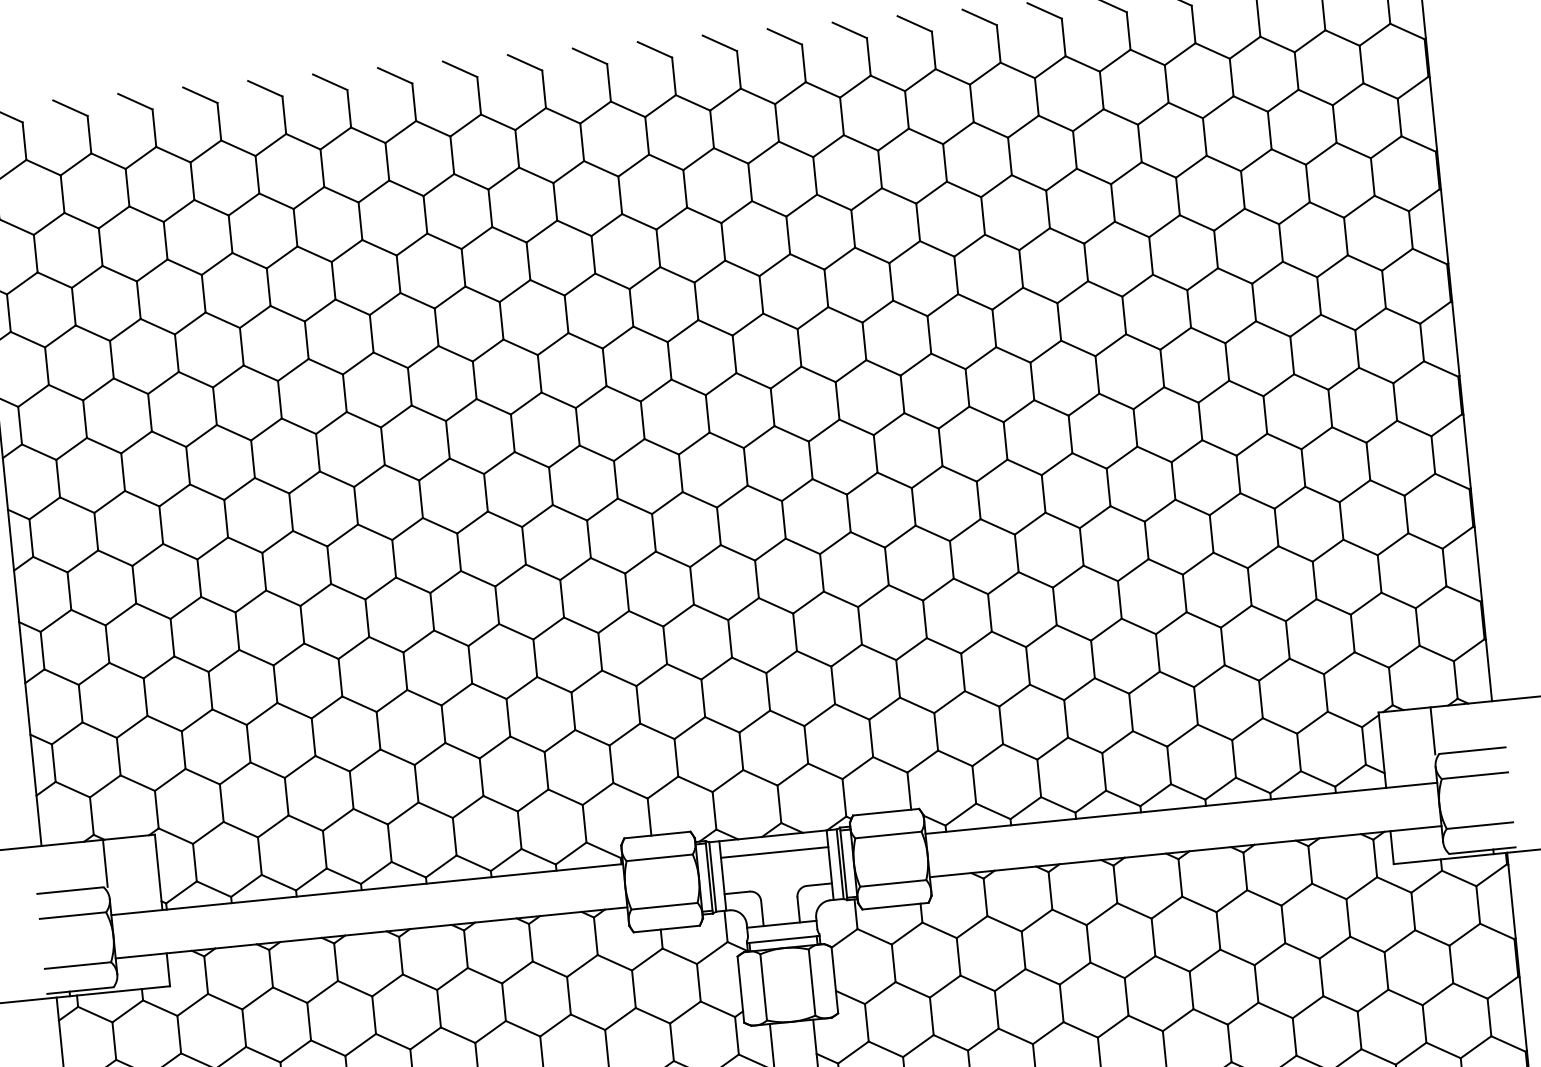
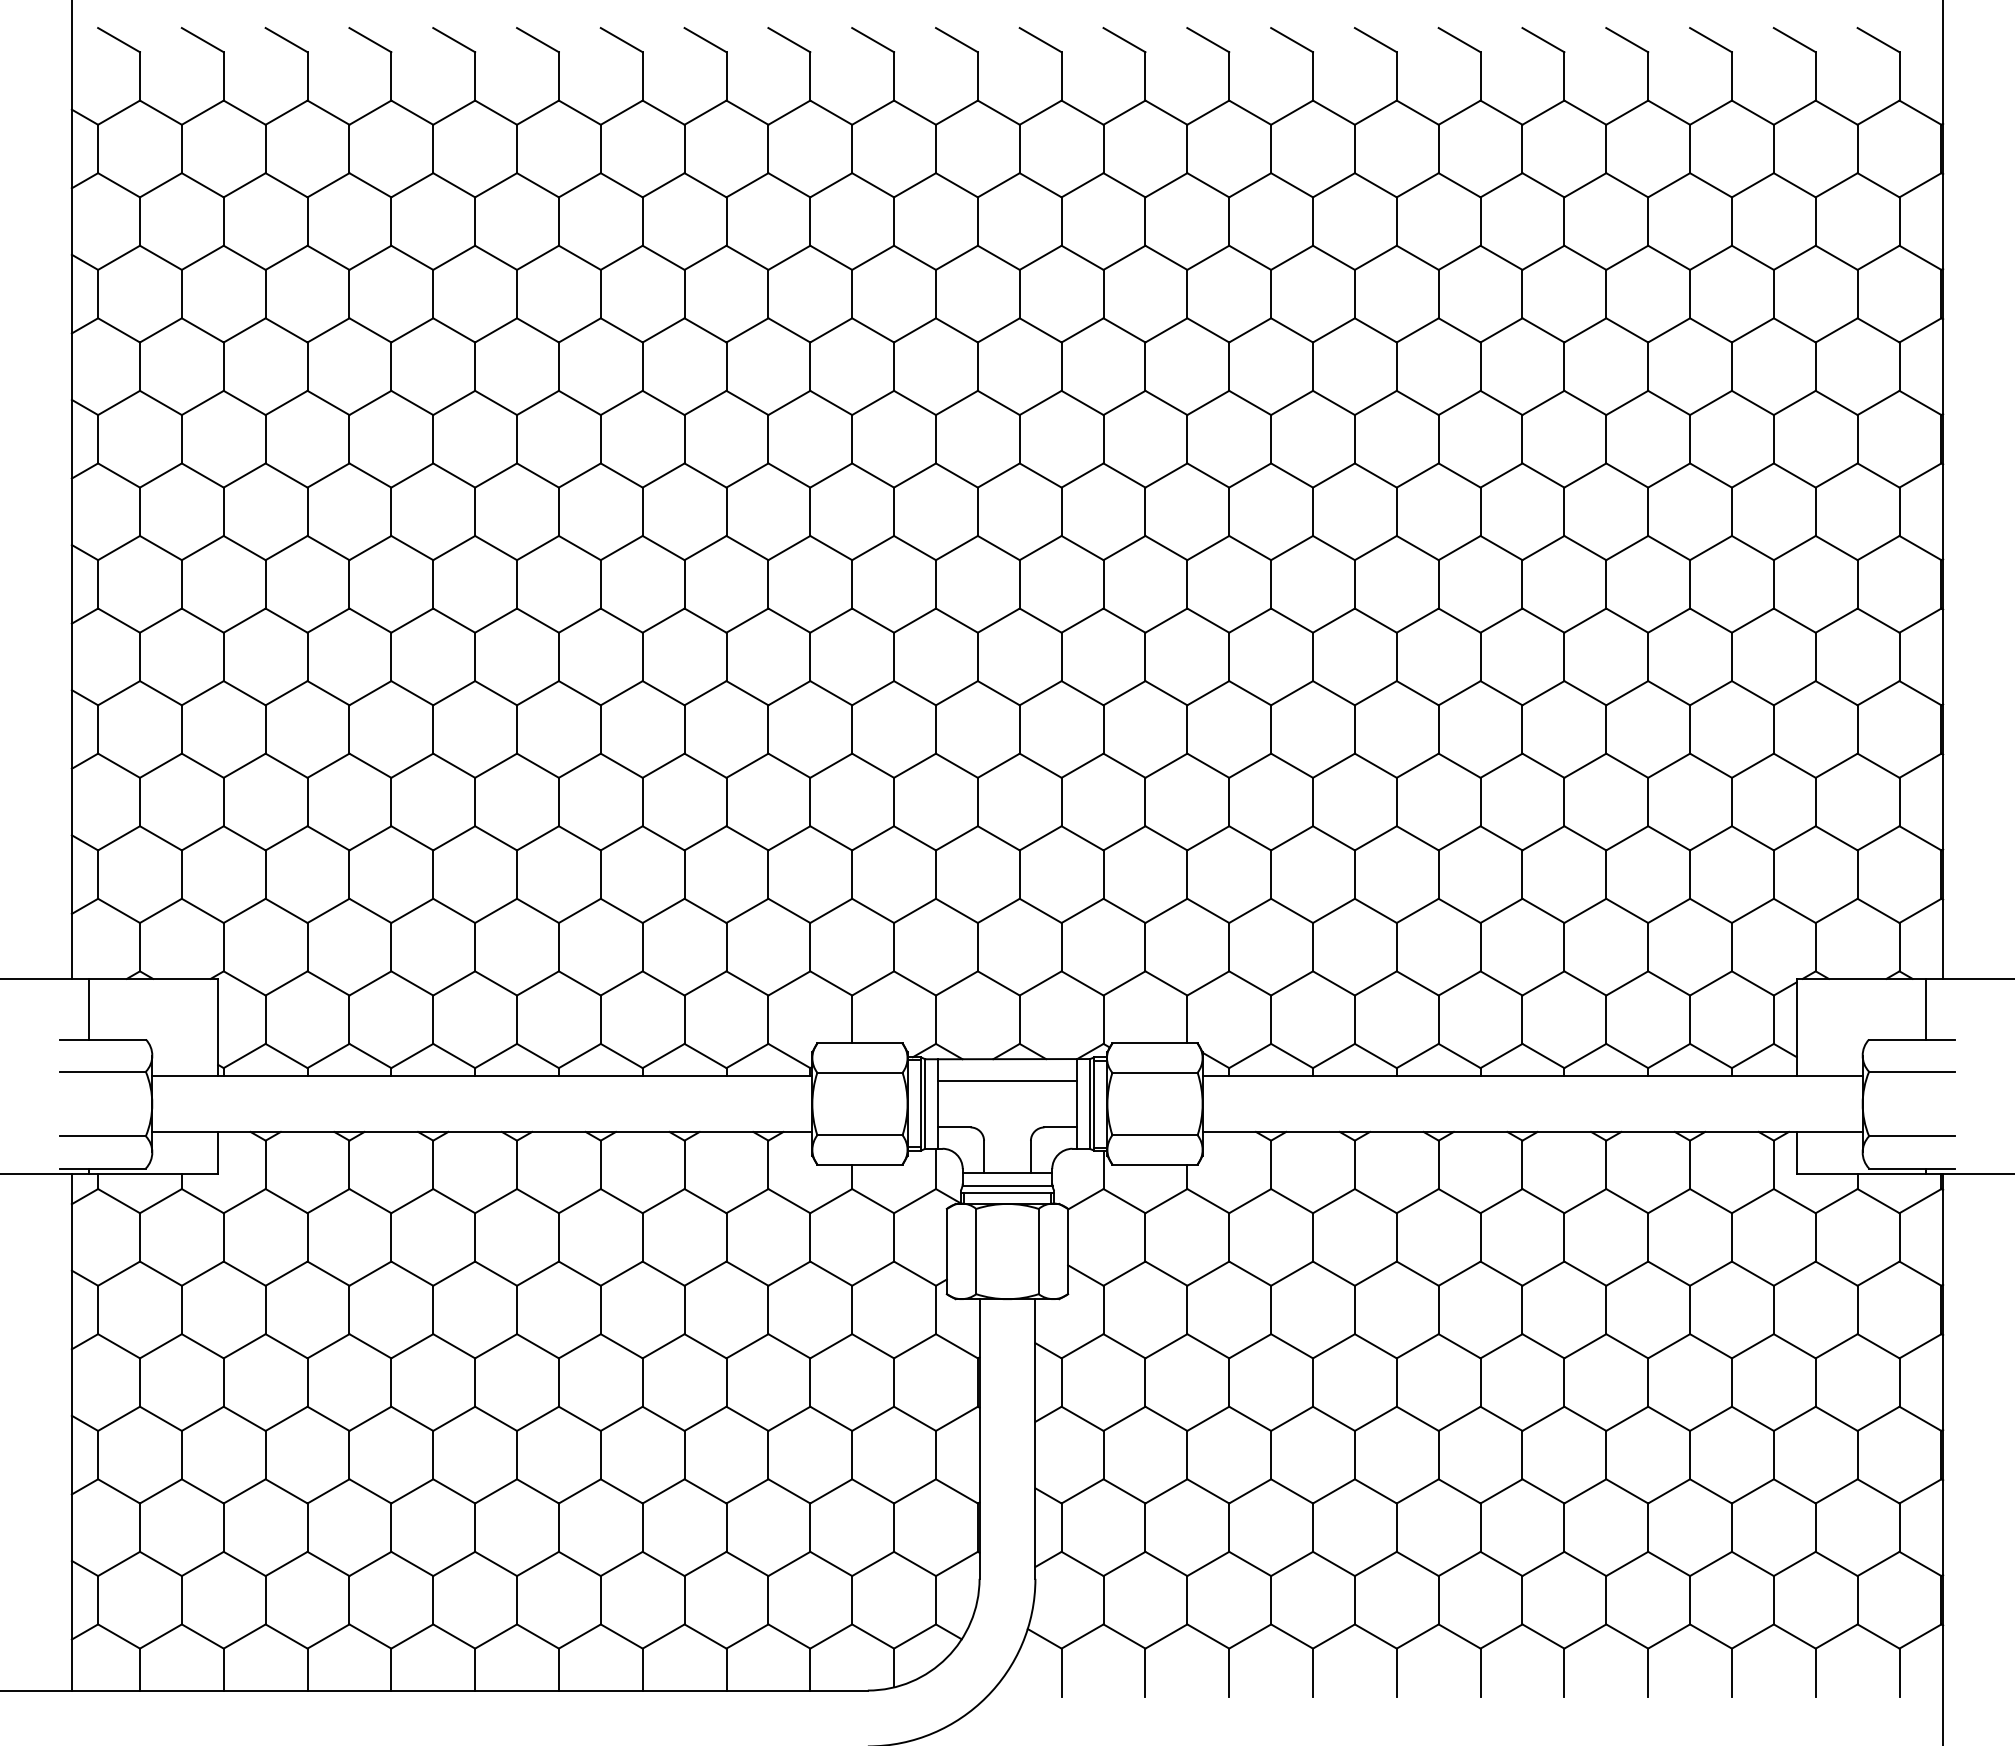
line: (1432, 730) -> (1925, 1008), moved
line: (105, 862) -> (89, 1008), moved
line: (782, 934) -> (1007, 1186), added

